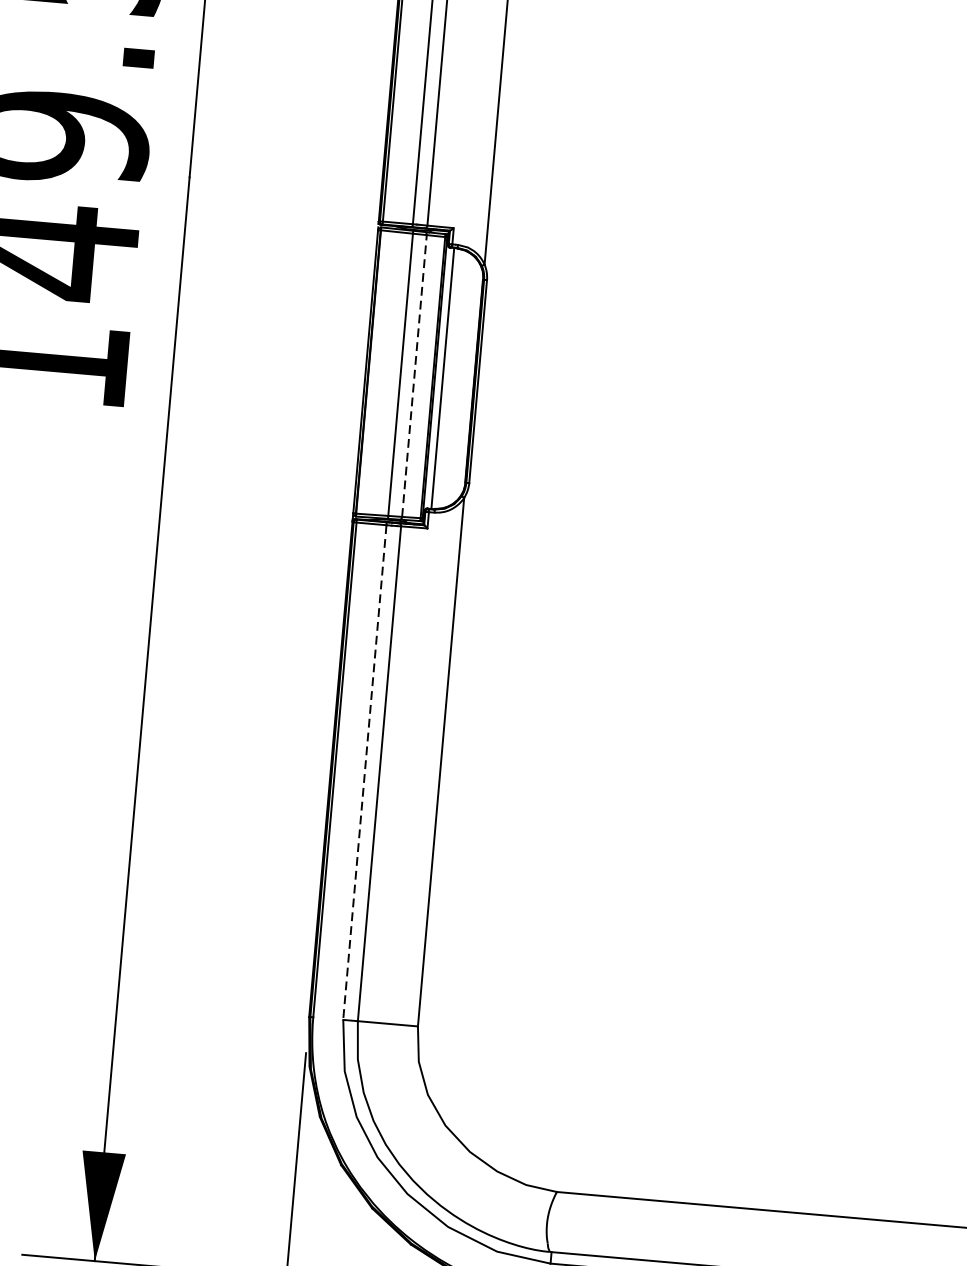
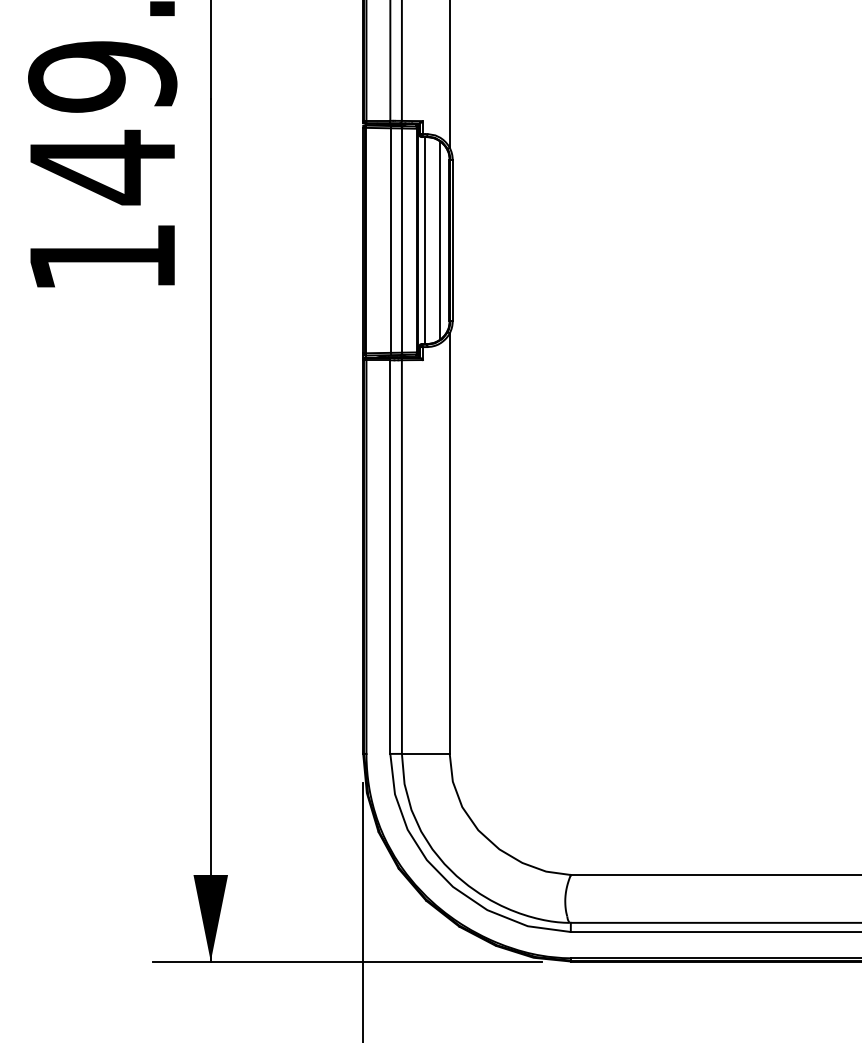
line: (415, 375) -> (402, 240), dashed -> solid
line: (462, 380) -> (440, 240), added
line: (365, 773) -> (390, 557), dashed -> solid

